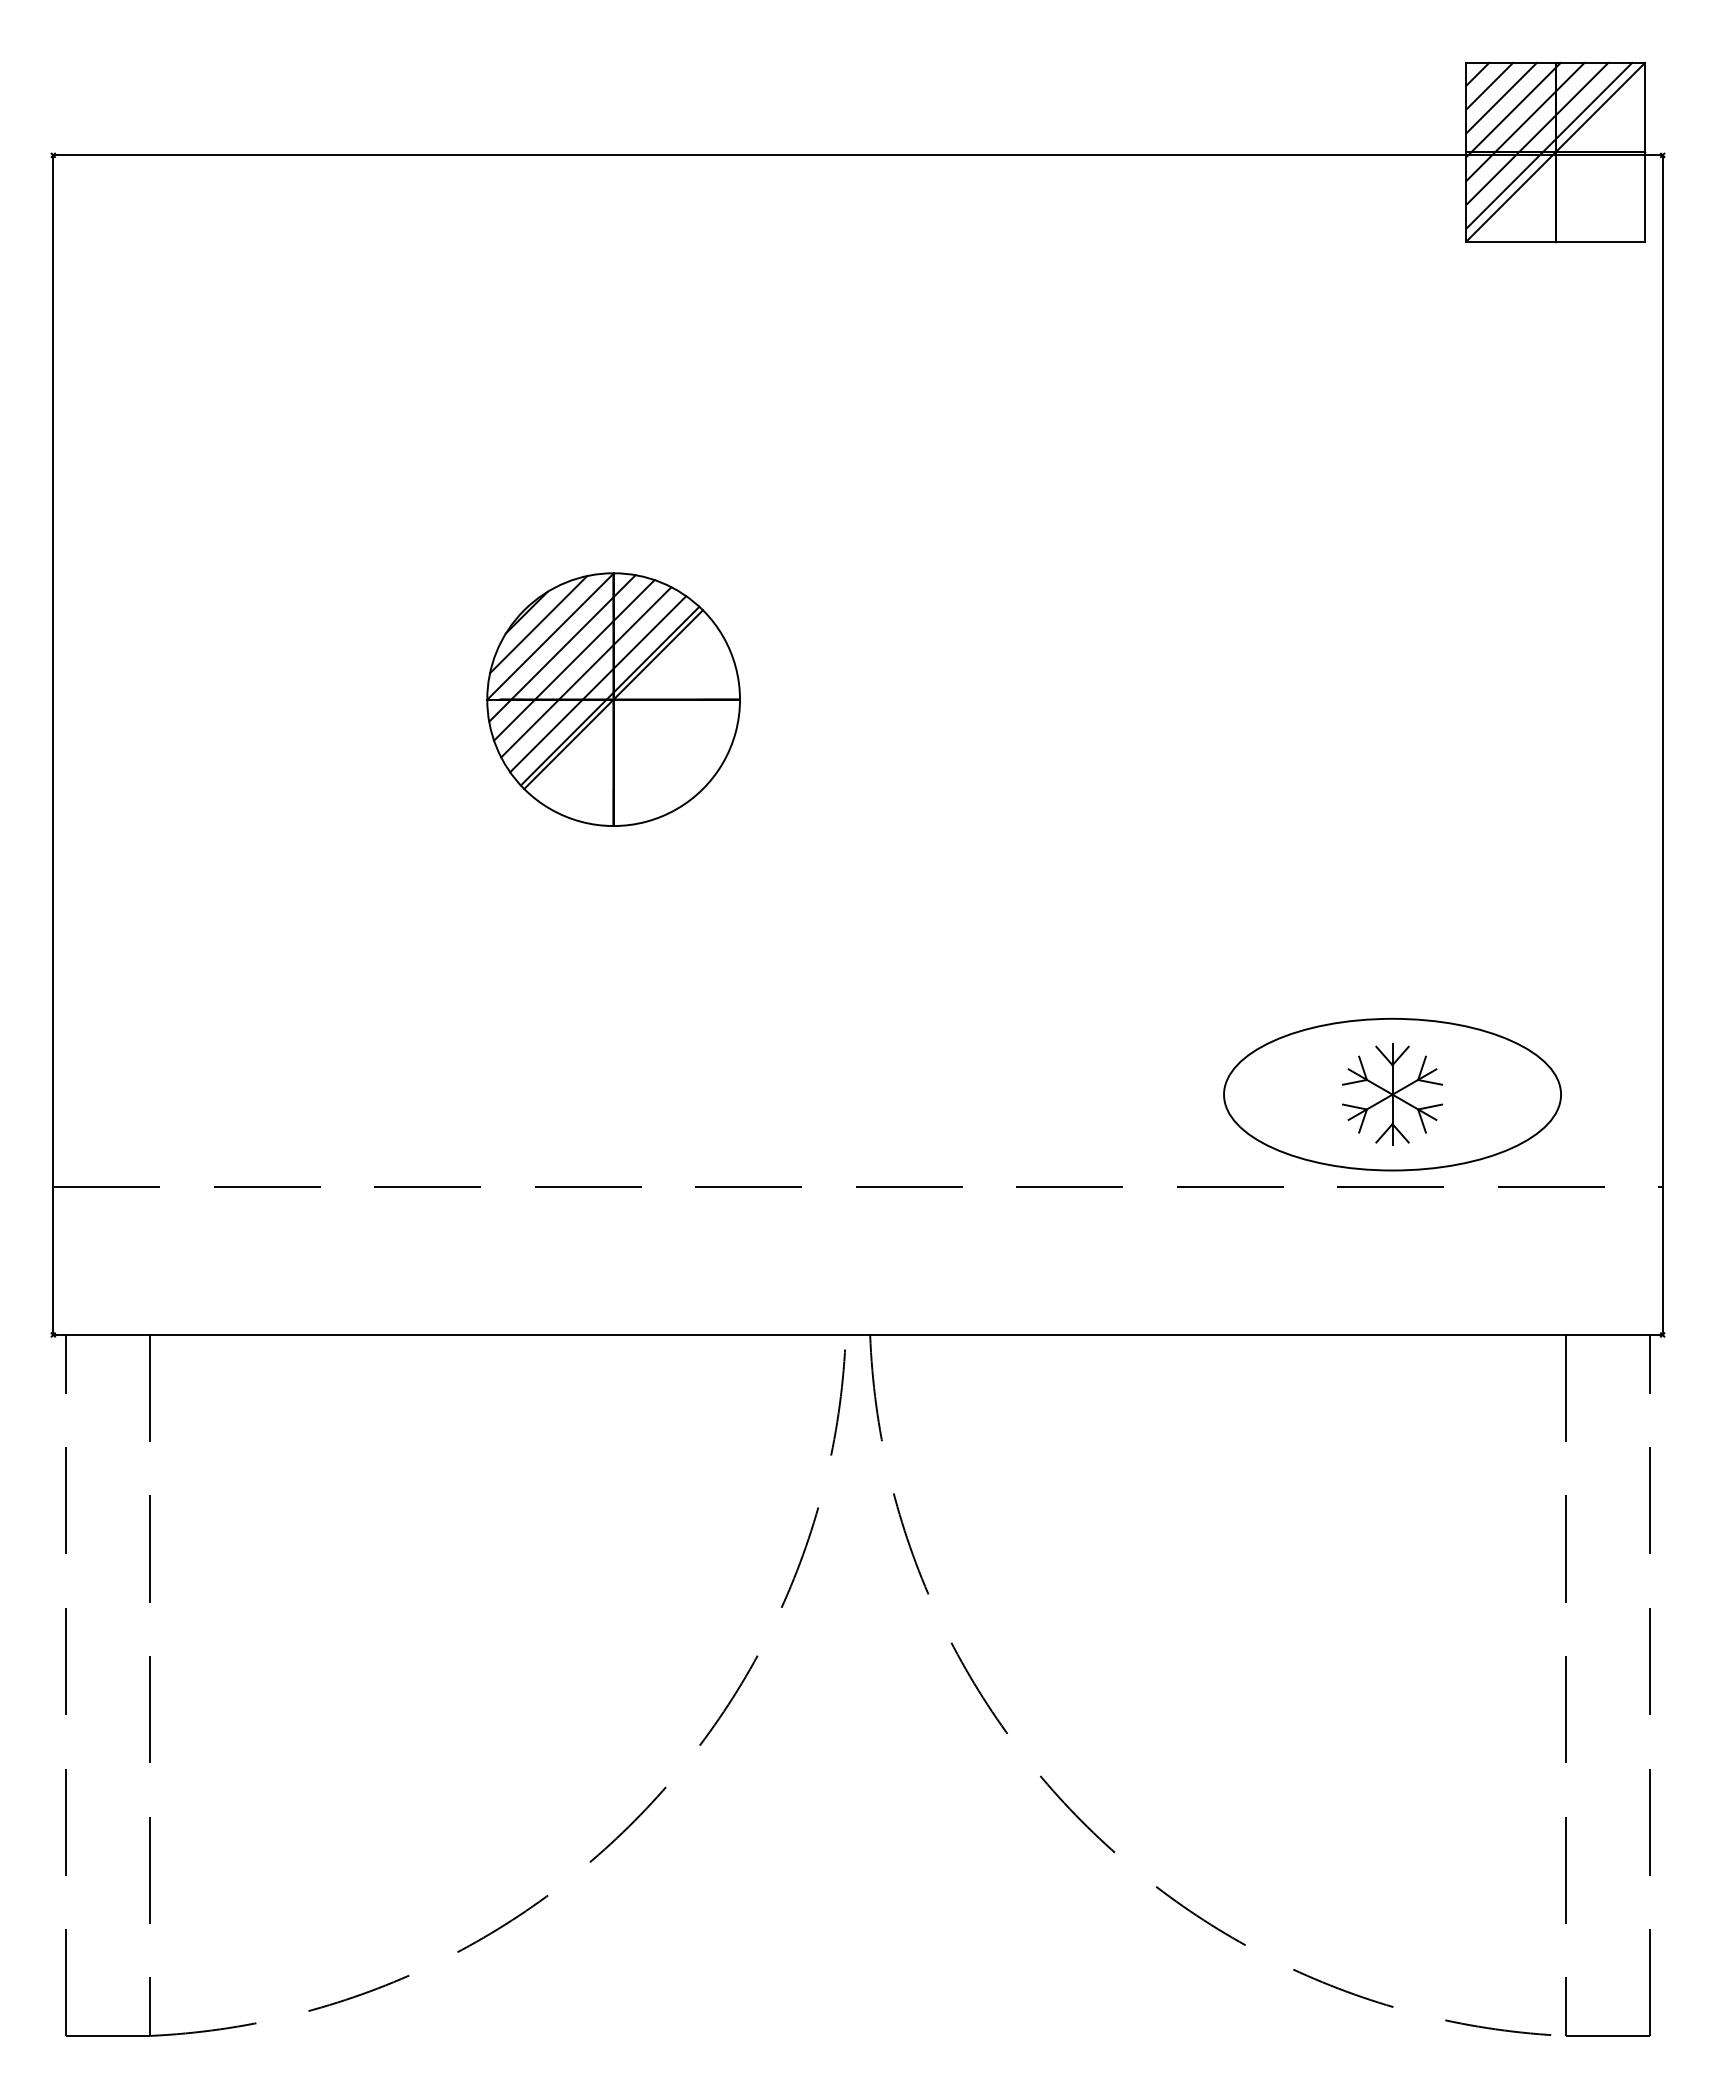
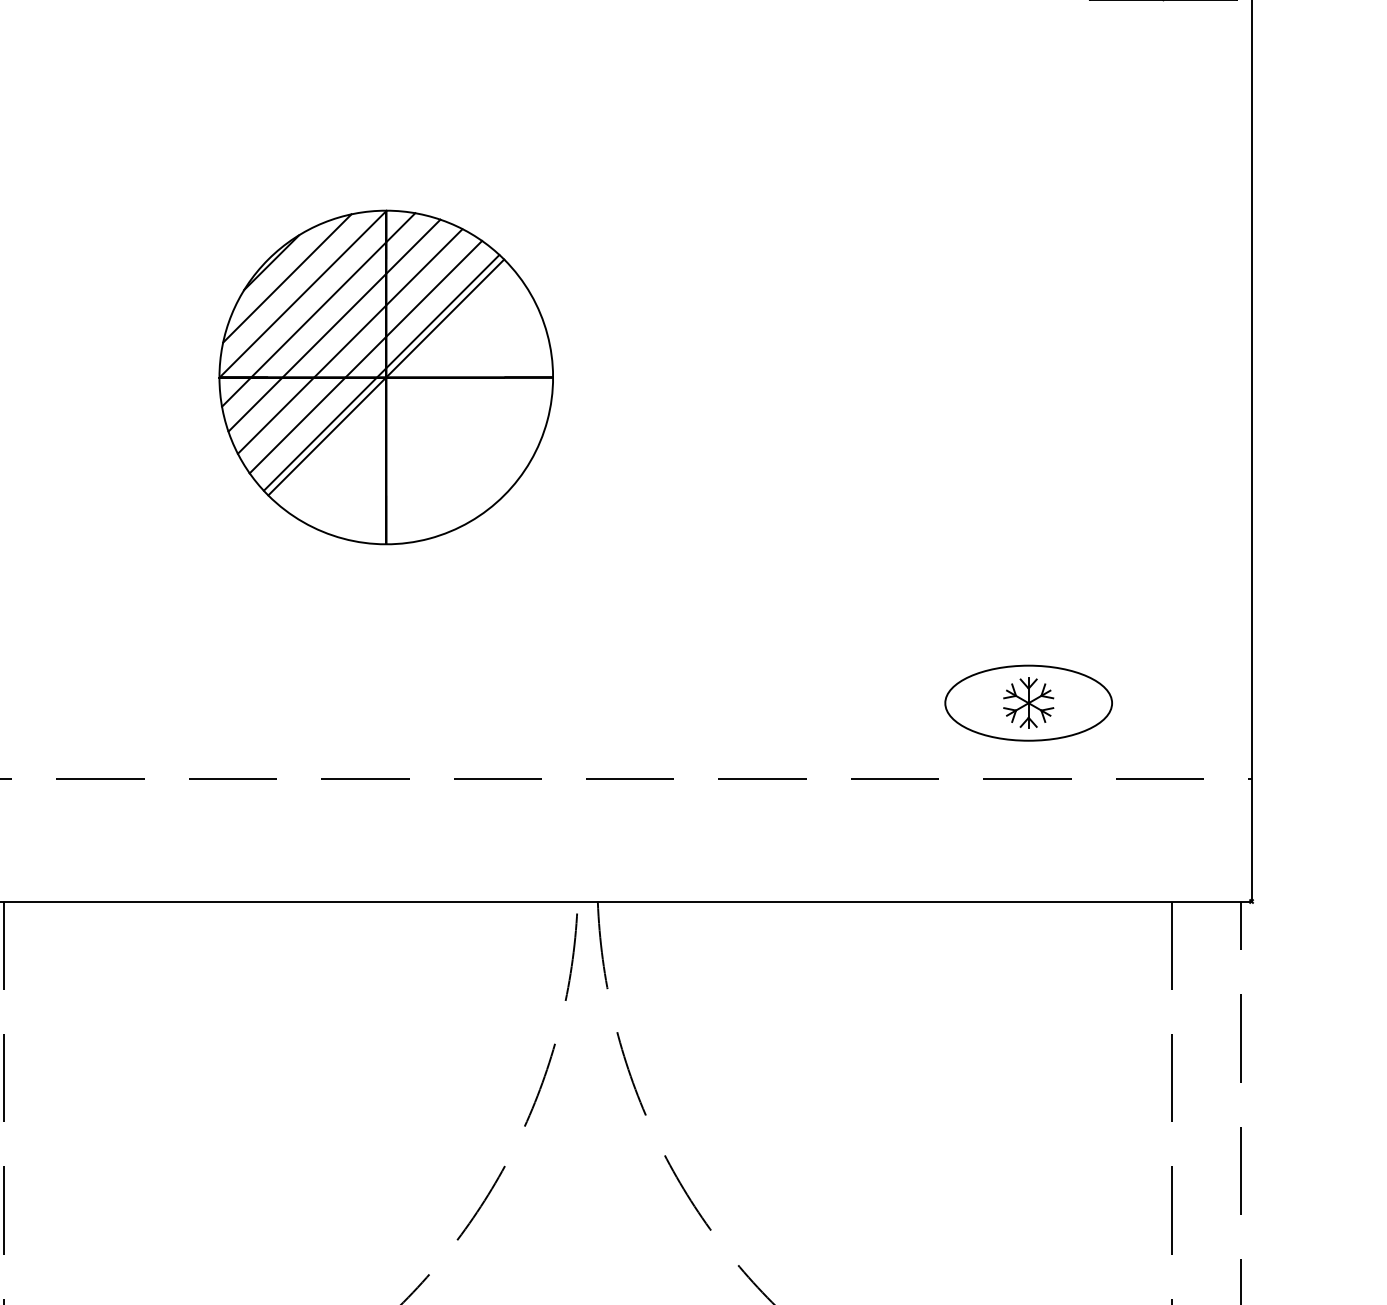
part: (613, 699) -> (386, 377), size x1.6
part: (1392, 1094) -> (1028, 703), size x0.6

